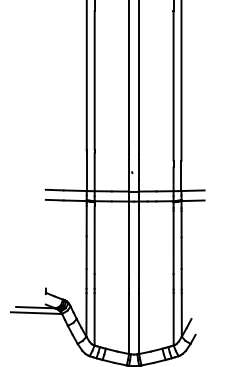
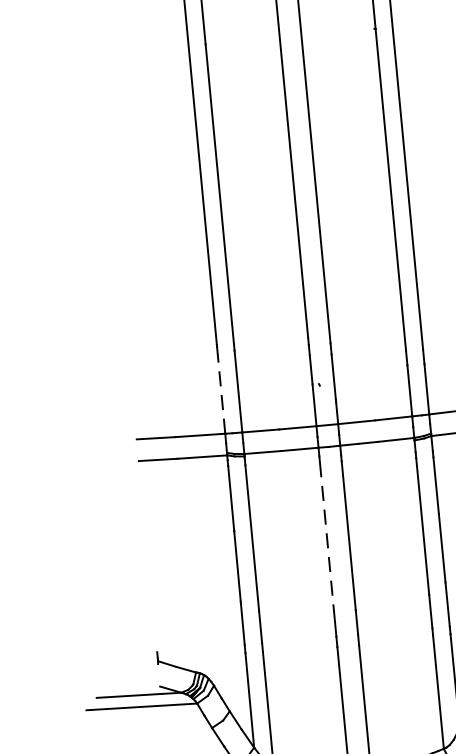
line: (86, 172) -> (220, 393), solid -> dashed
line: (129, 243) -> (327, 538), solid -> dashed

